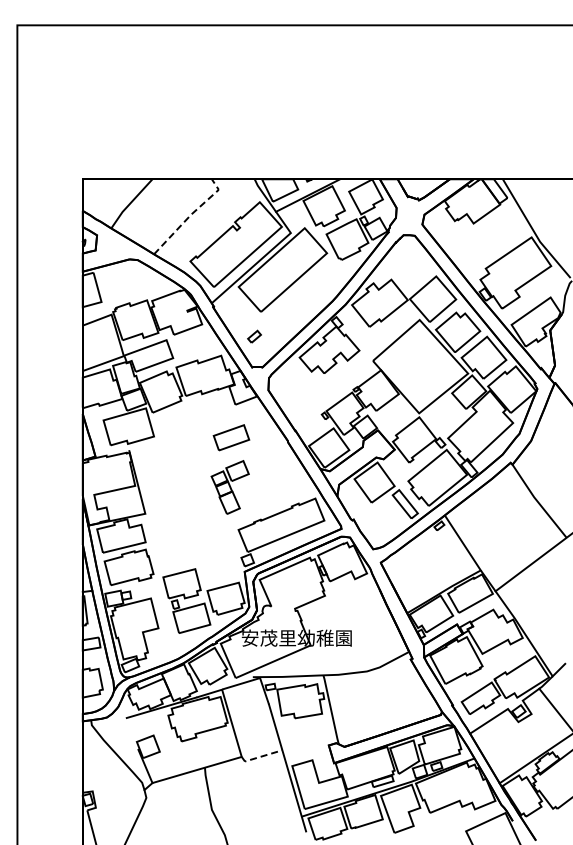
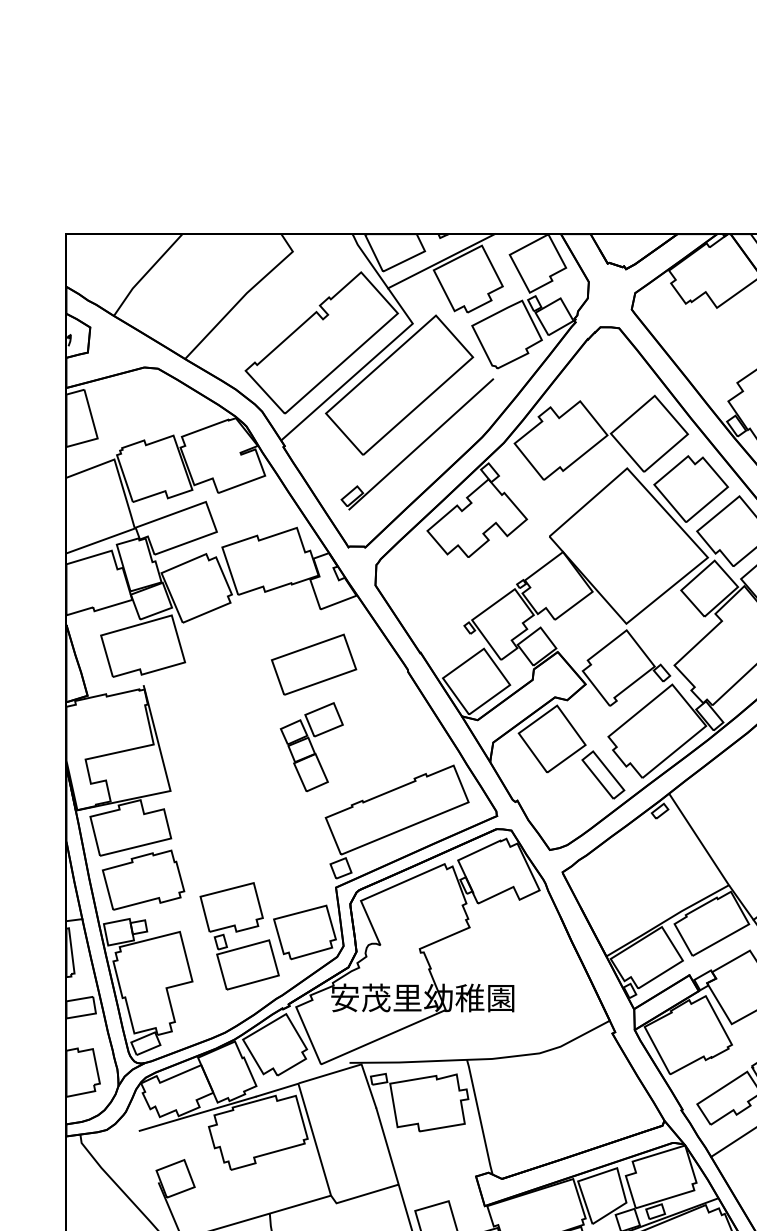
line: (190, 215) -> (245, 294), dashed -> solid
line: (295, 305) -> (420, 444), added
part: (231, 437) -> (314, 663), size x1.43
line: (260, 756) -> (362, 1194), dashed -> solid

